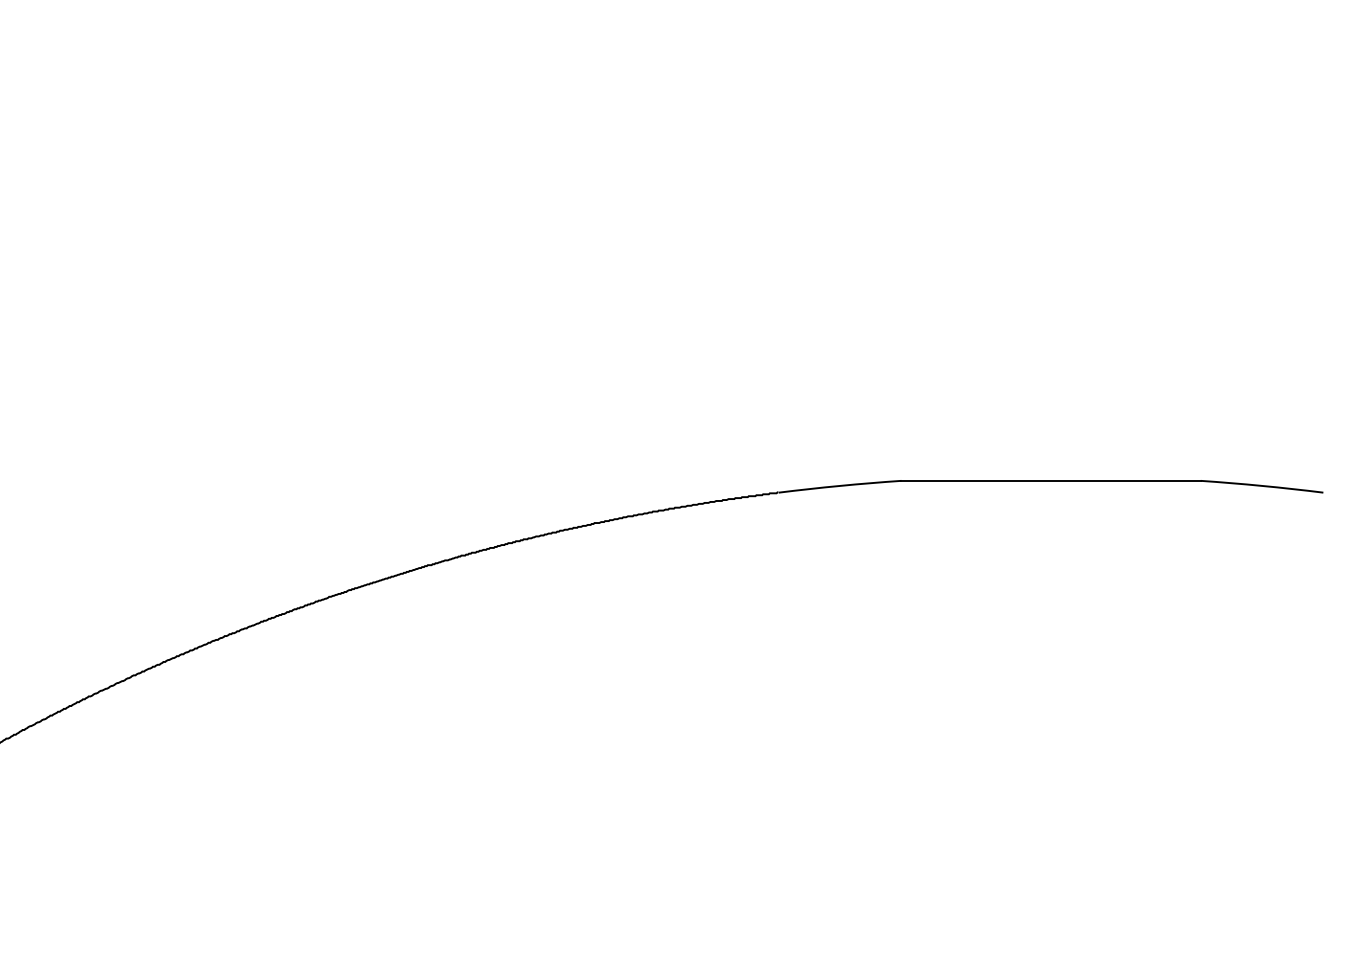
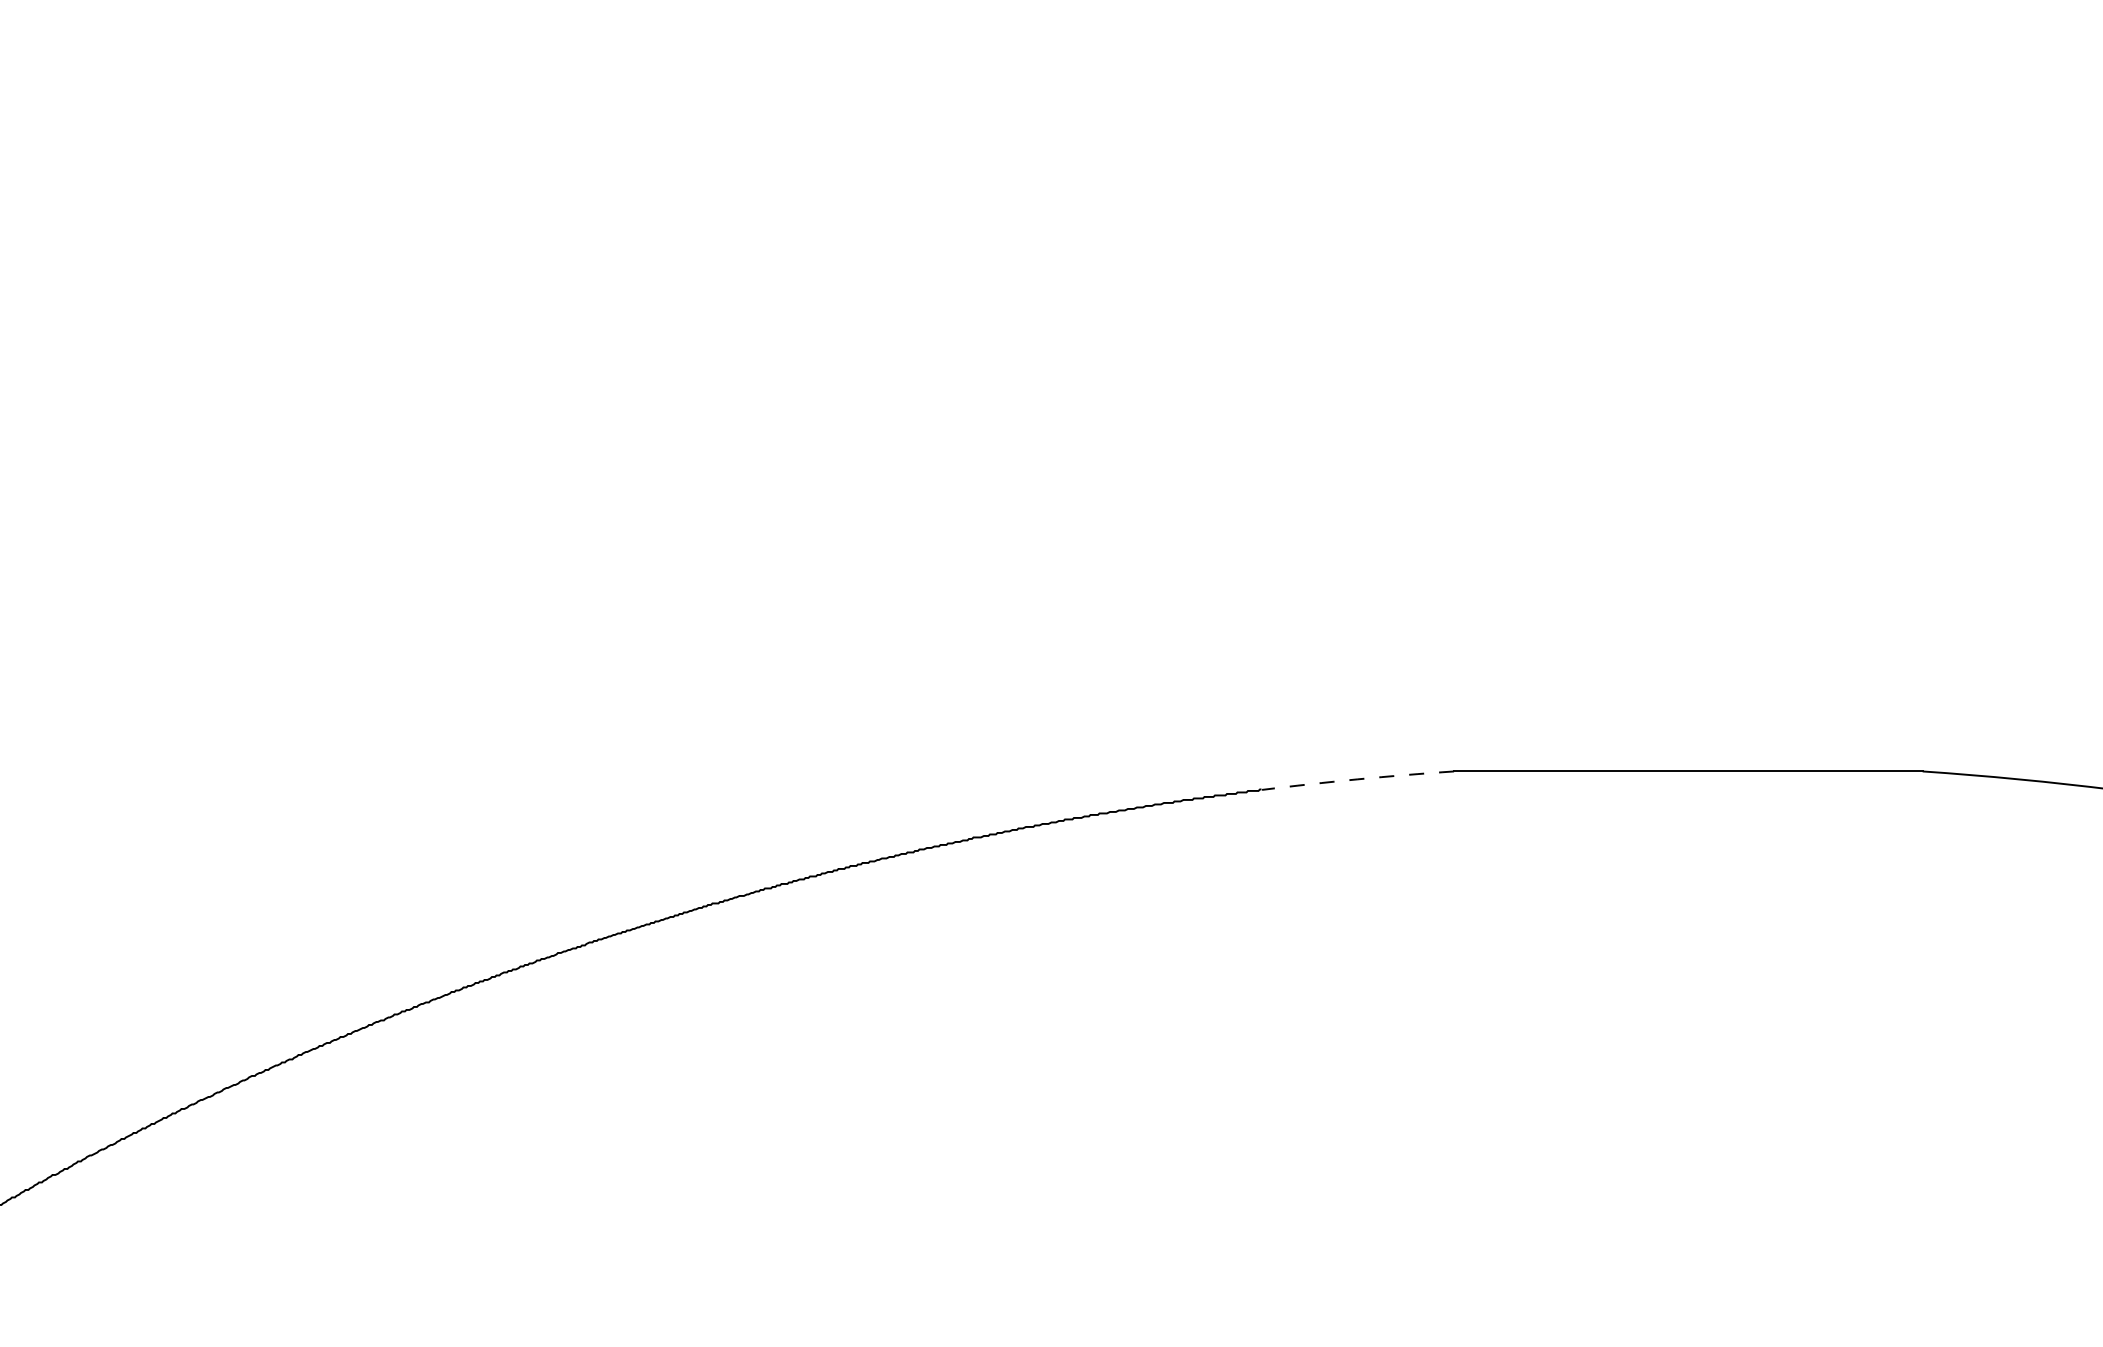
arc: (840, 485) -> (1358, 778), solid -> dashed

